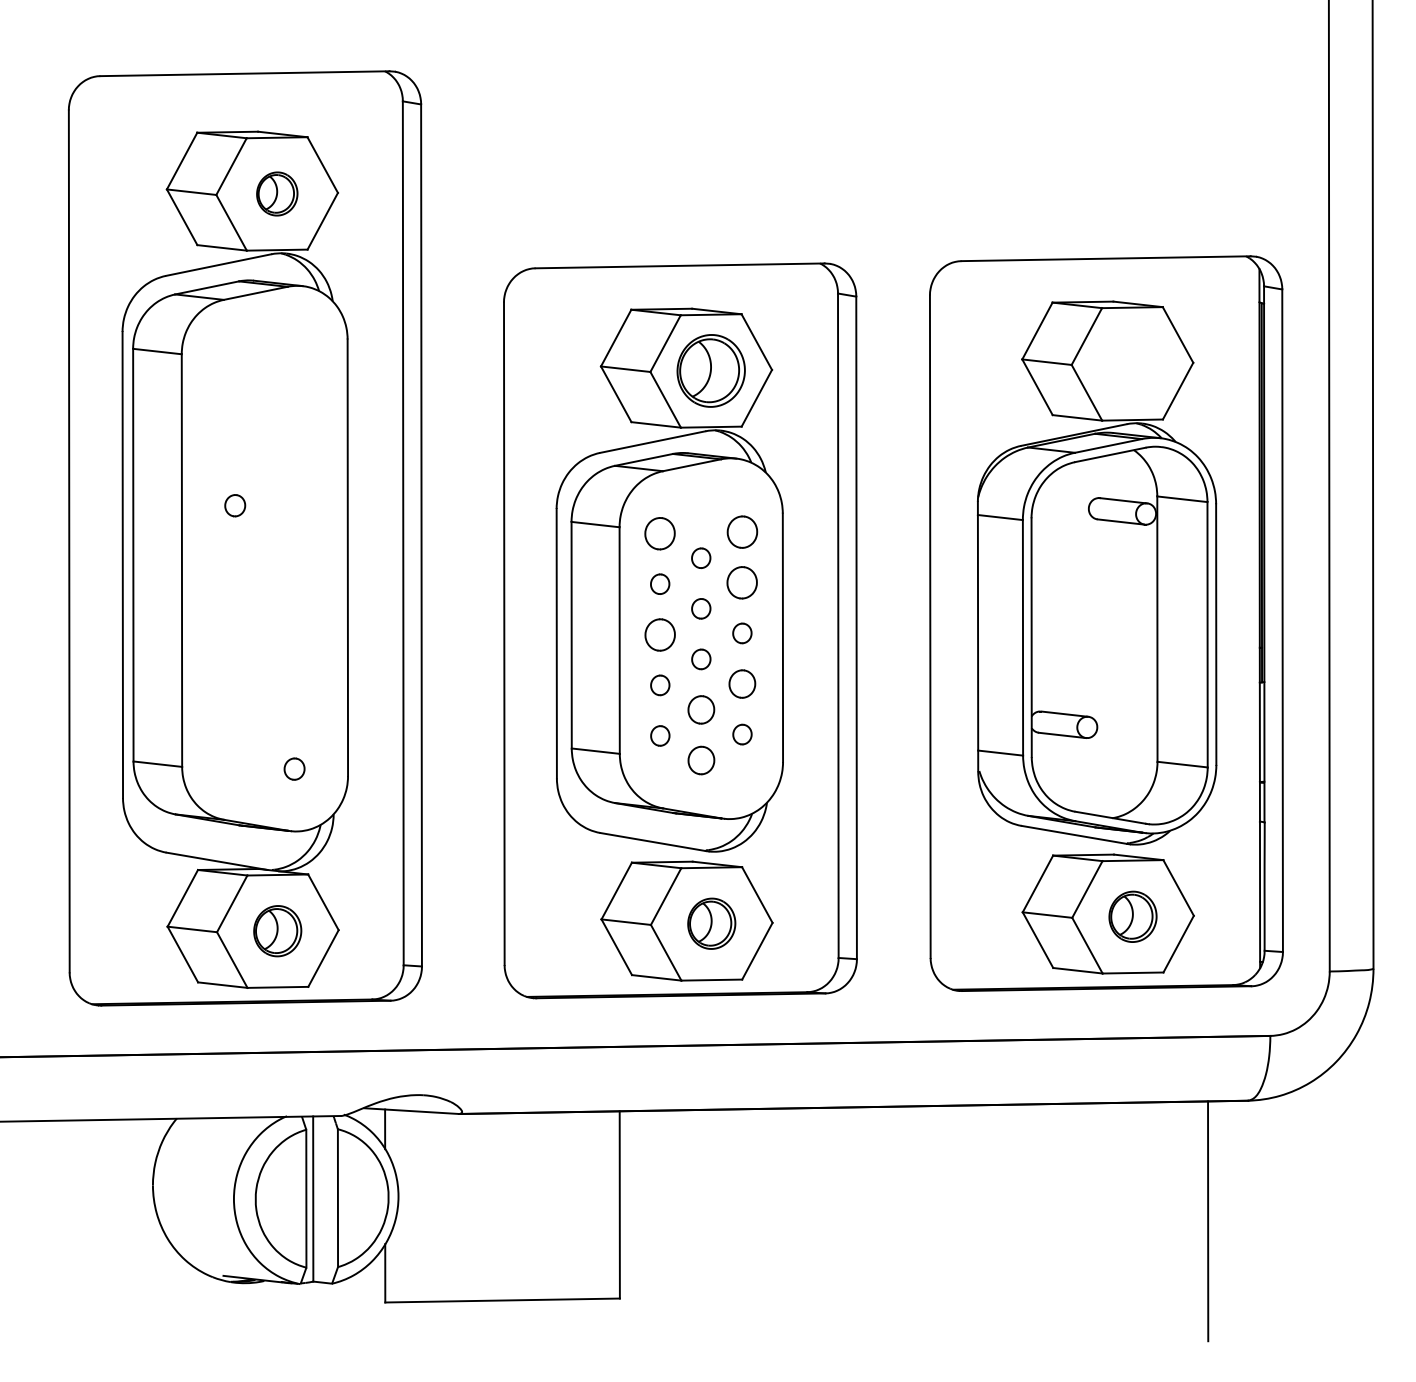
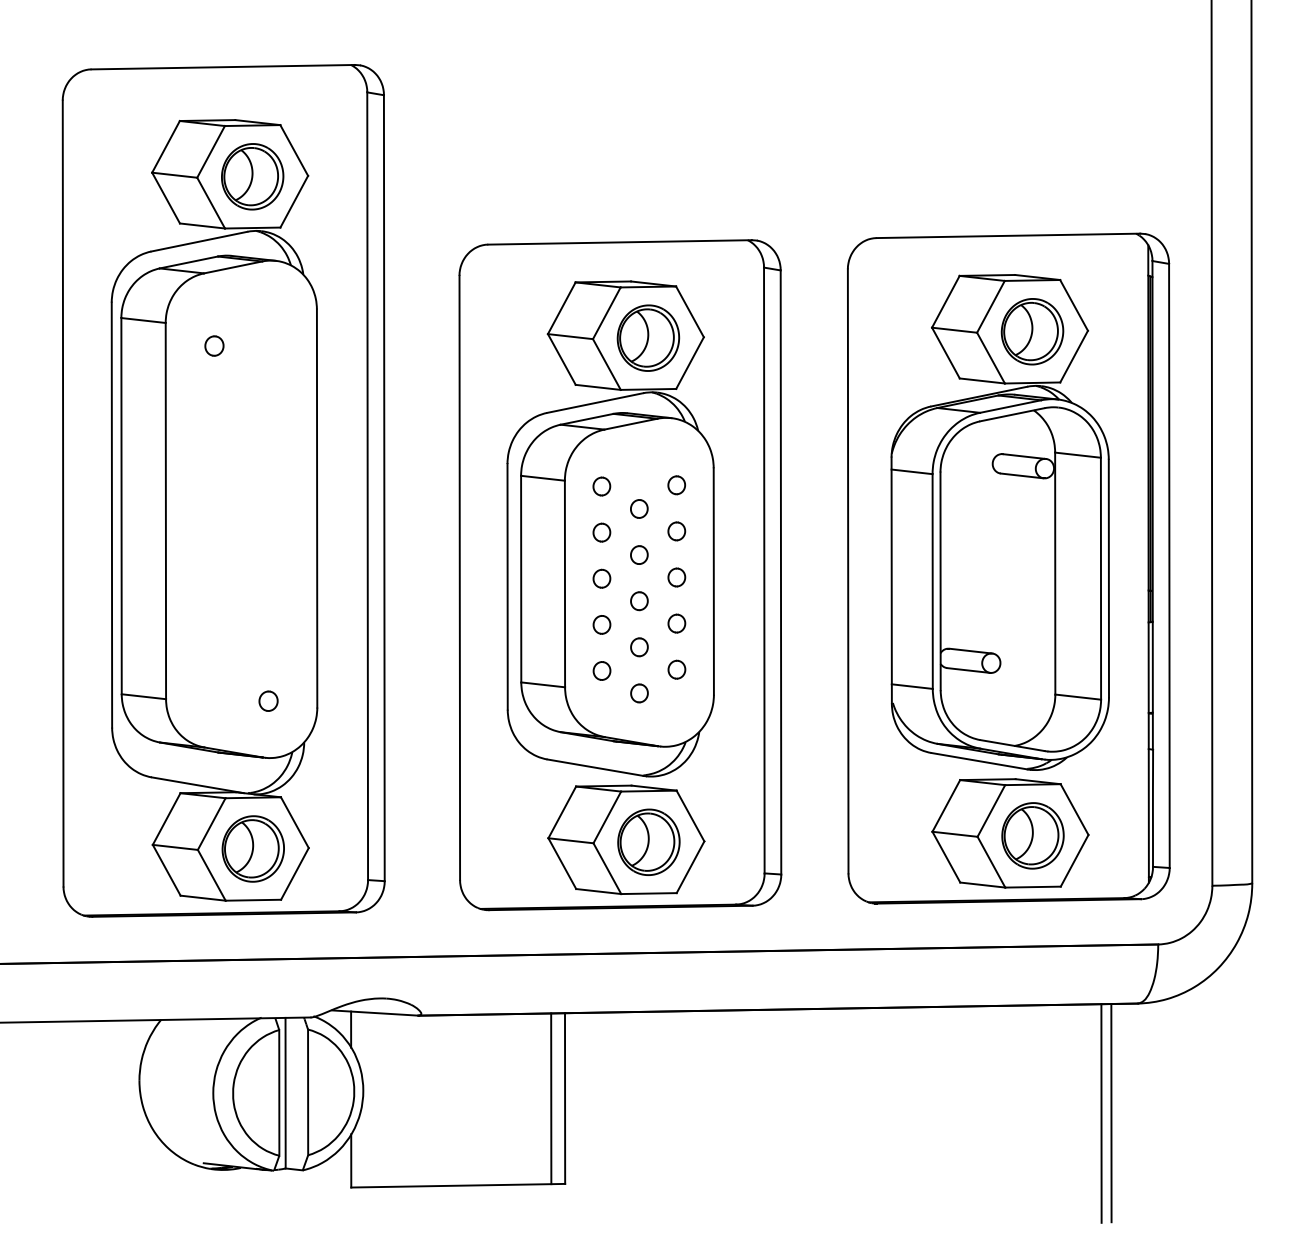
part: (276, 193) -> (252, 176), size x1.67
part: (1132, 363) -> (1032, 331), added
part: (235, 505) -> (214, 345), moved
part: (742, 532) -> (676, 485), size x0.62
part: (659, 533) -> (601, 486), size x0.62
part: (742, 582) -> (676, 531), size x0.62
part: (659, 634) -> (601, 578), size x0.62
part: (742, 683) -> (676, 623), size x0.71
part: (701, 710) -> (639, 647), size x0.71
part: (701, 760) -> (639, 693), size x0.71
part: (1132, 916) -> (1032, 835), size x1.43
part: (711, 922) -> (648, 841), size x1.43
part: (276, 930) -> (252, 848), size x1.43
line: (604, 1204) -> (551, 1098), added
line: (1219, 1220) -> (1111, 1112), added

